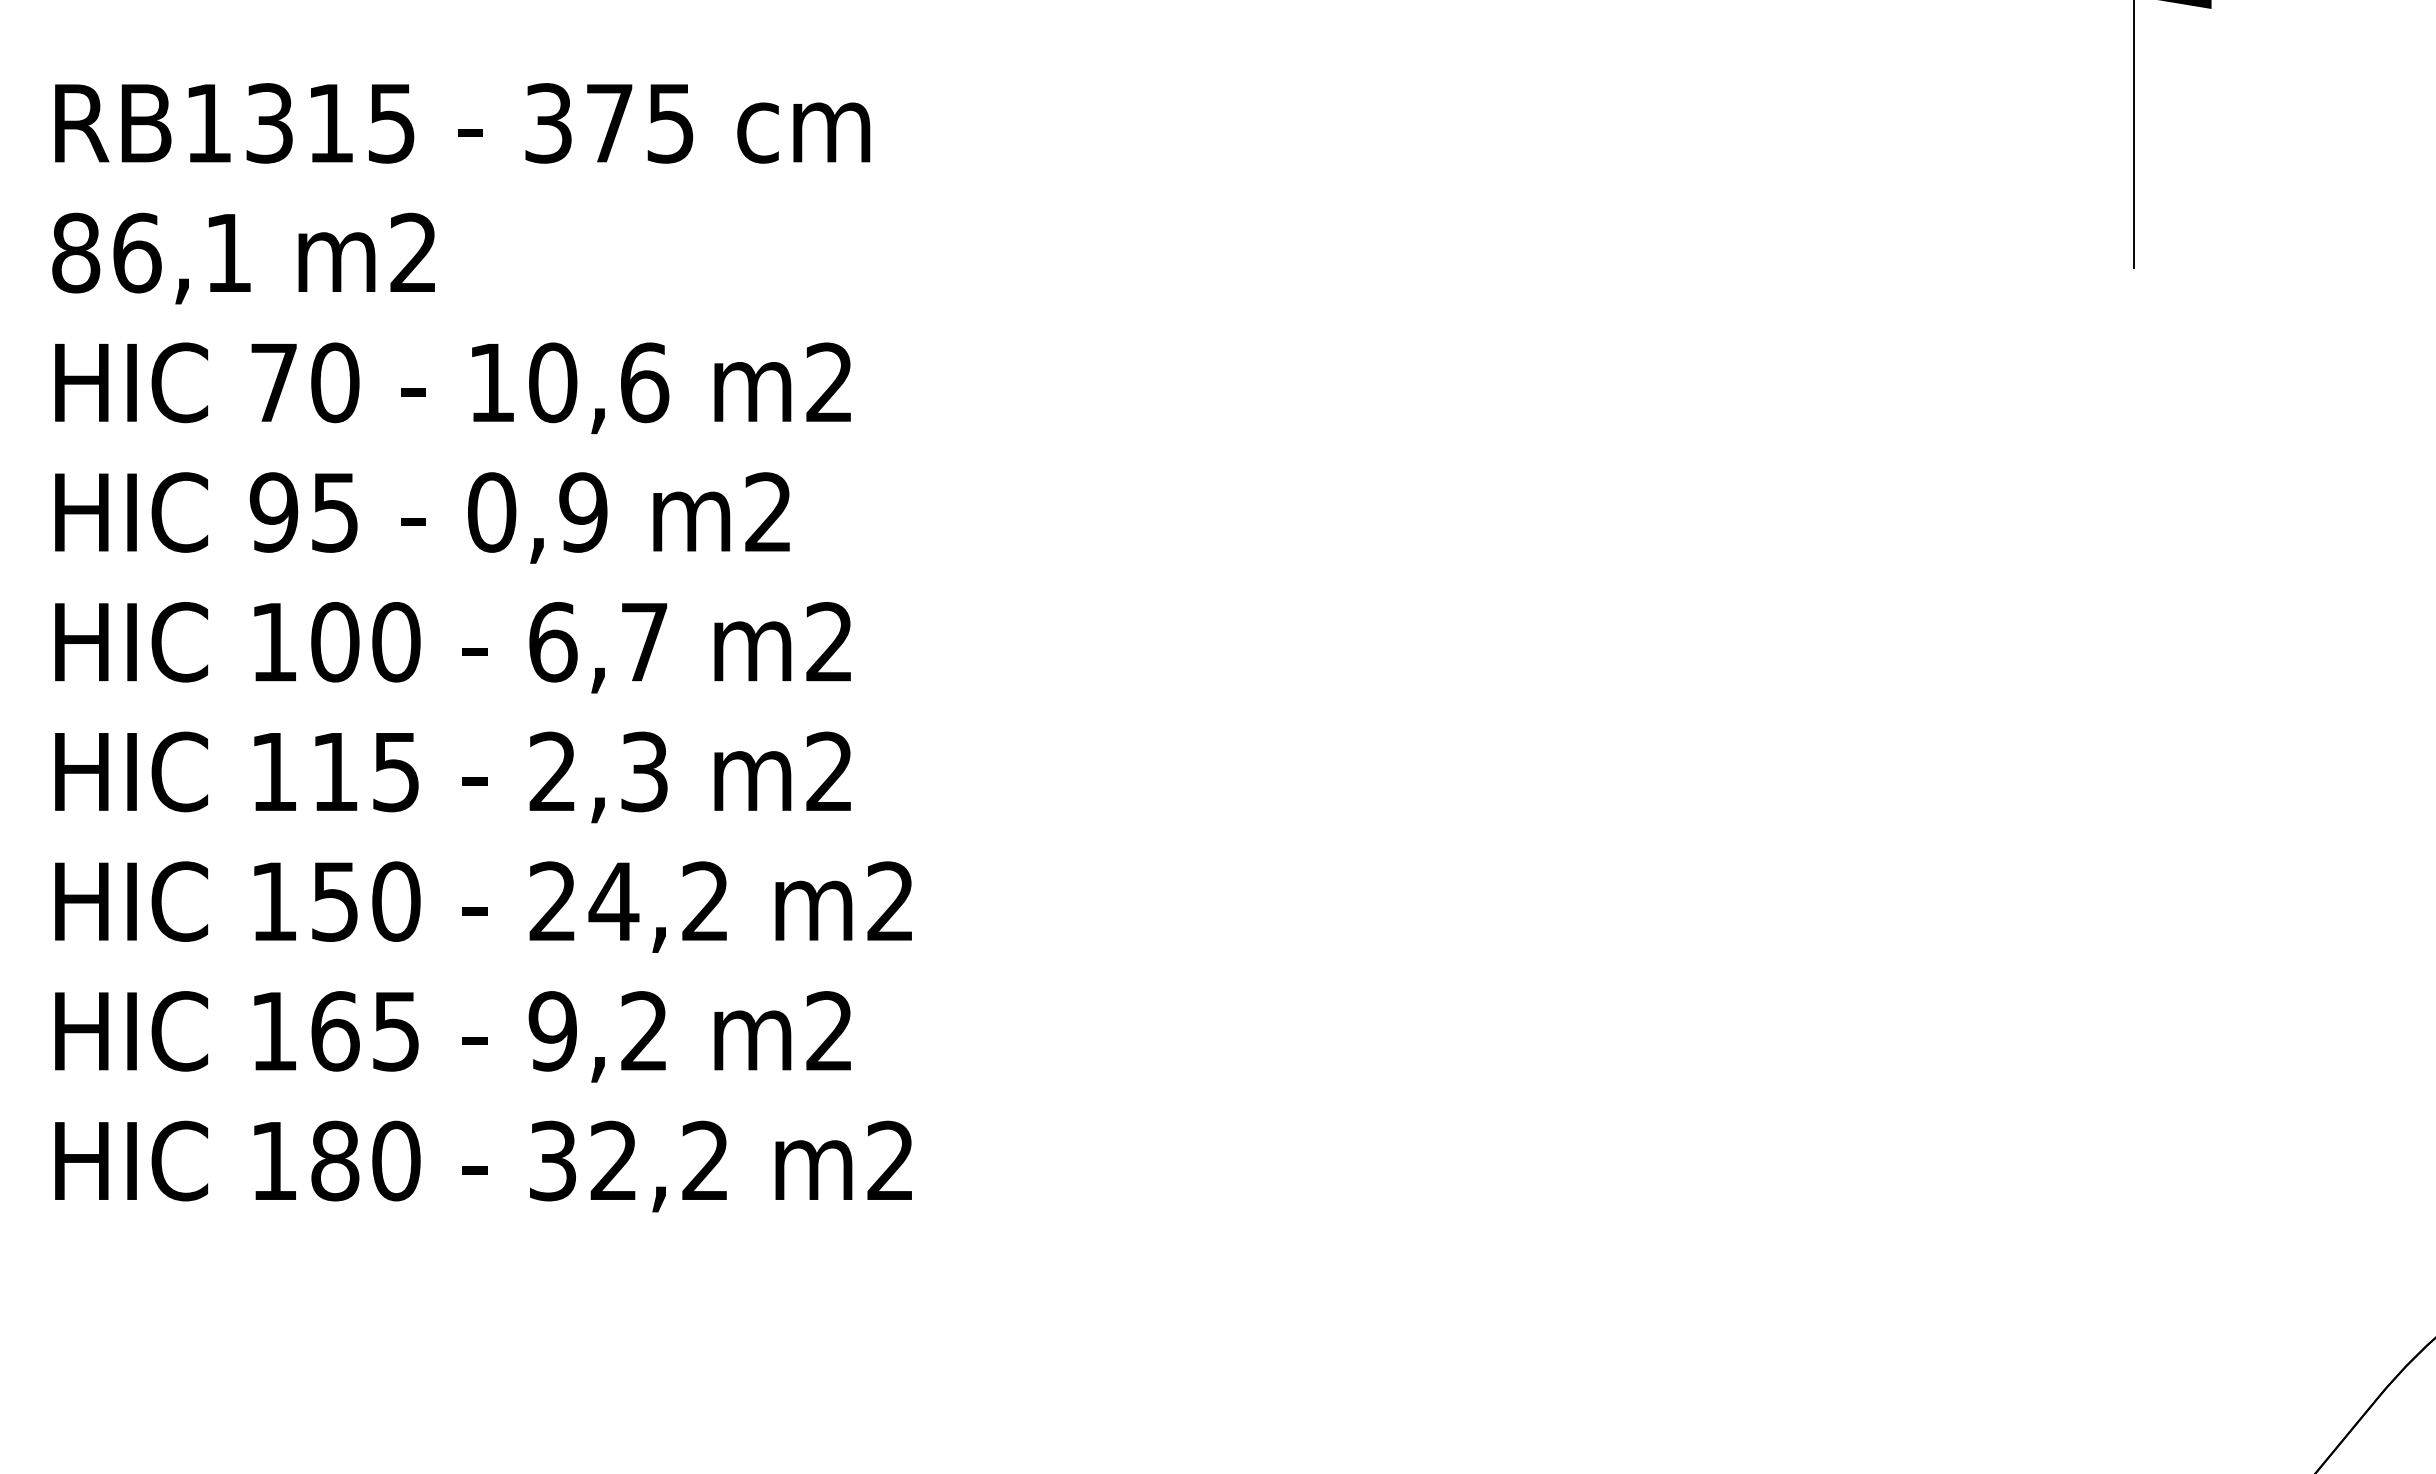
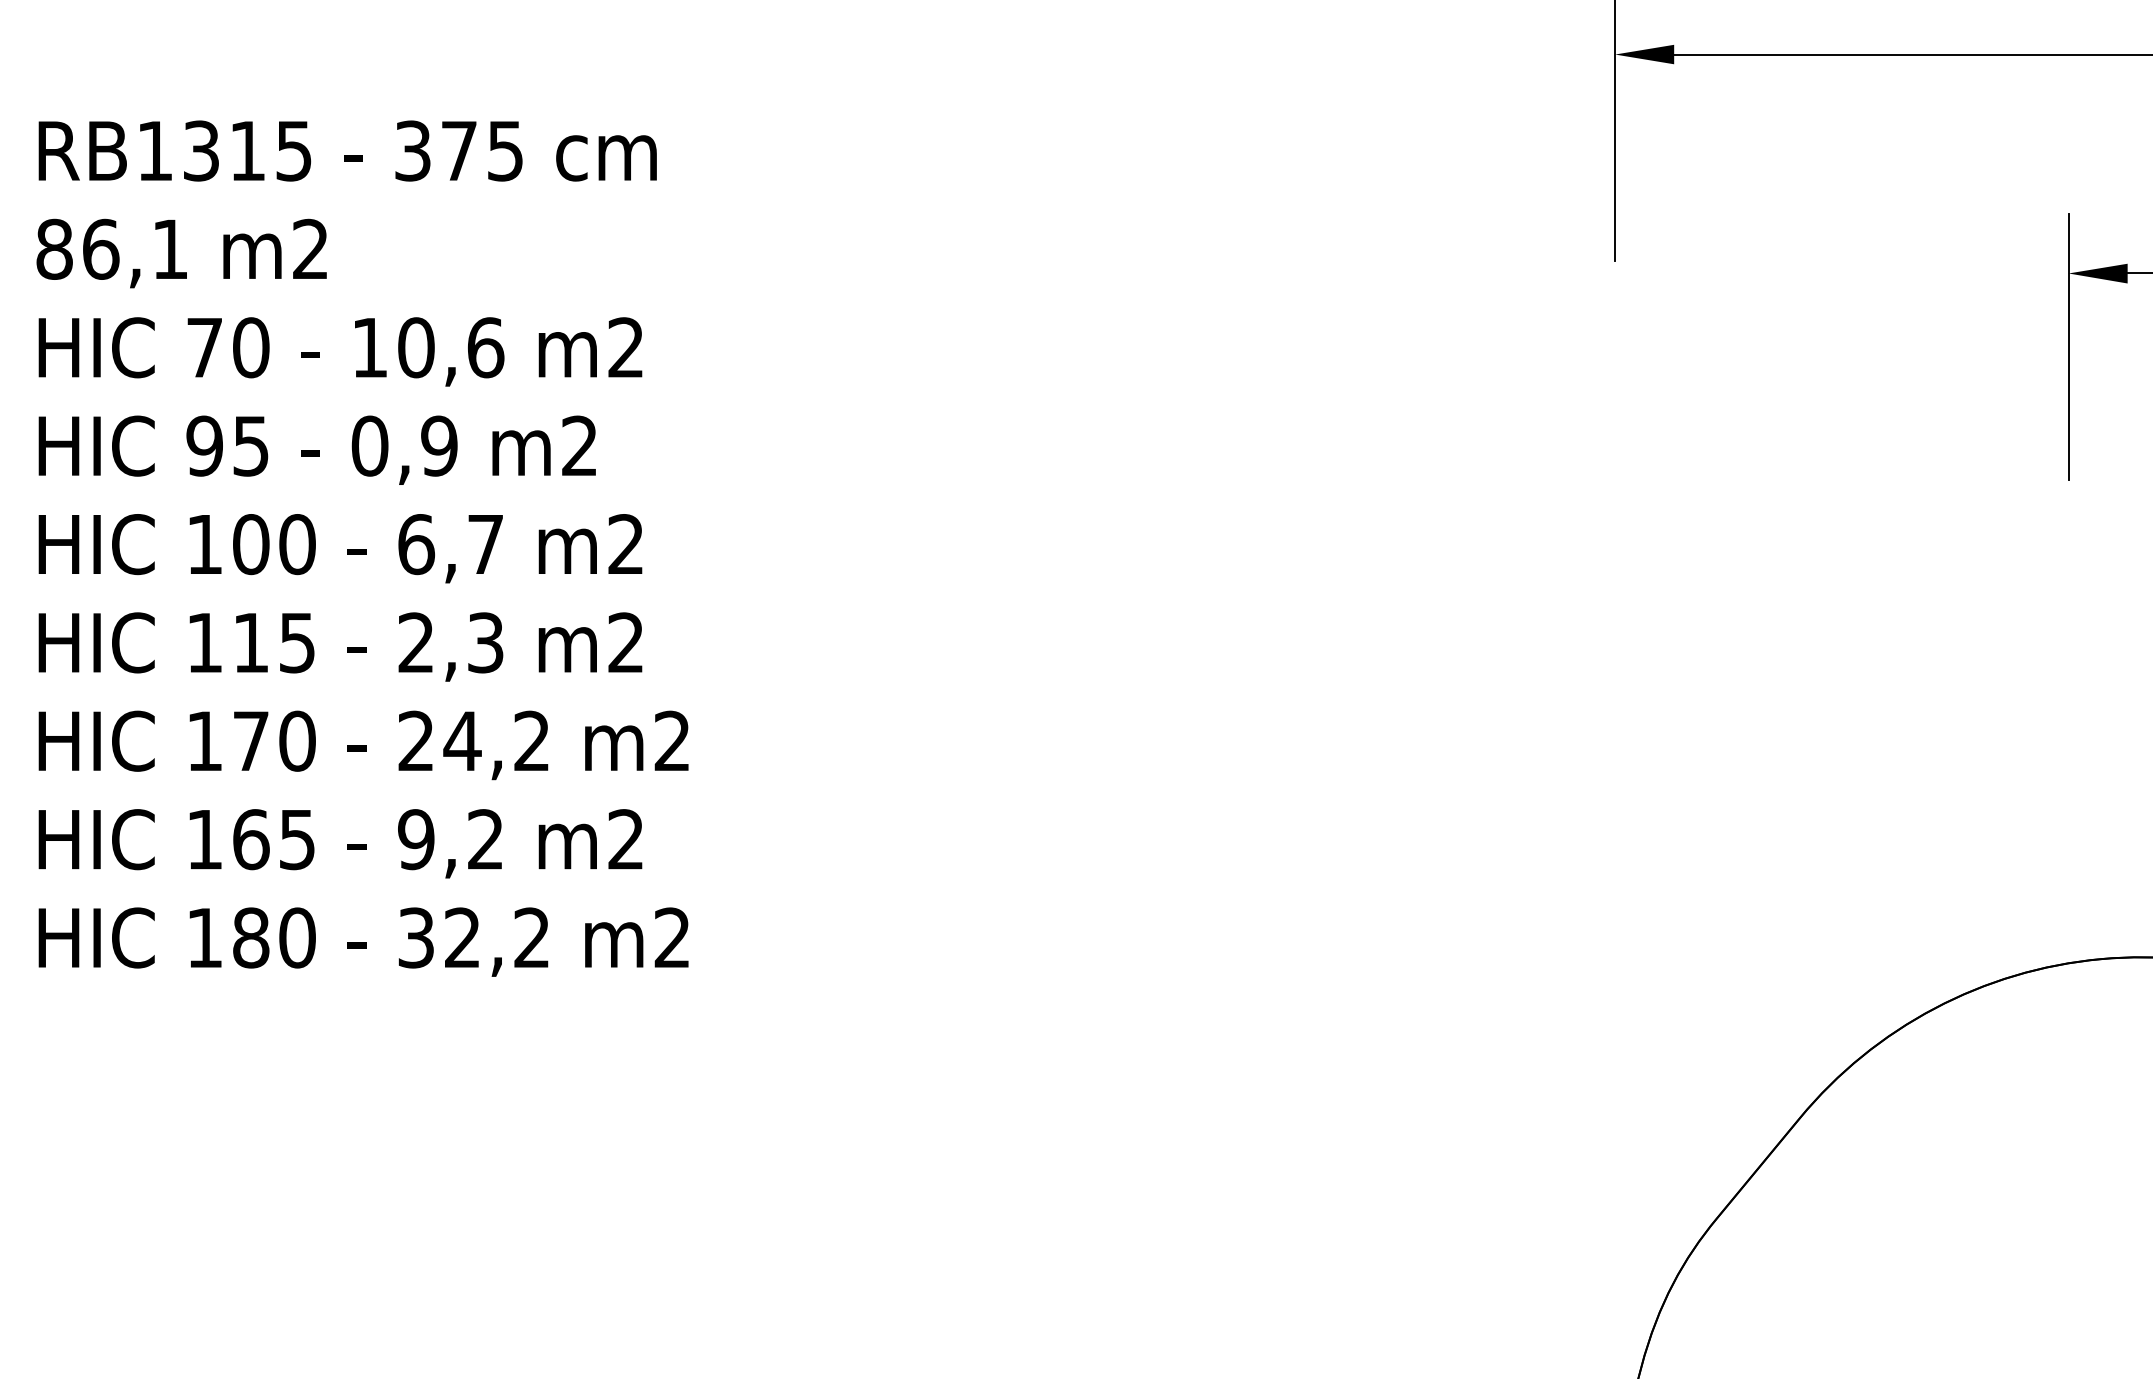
text: (334, 901) -> (250, 741), 150 -> 170

